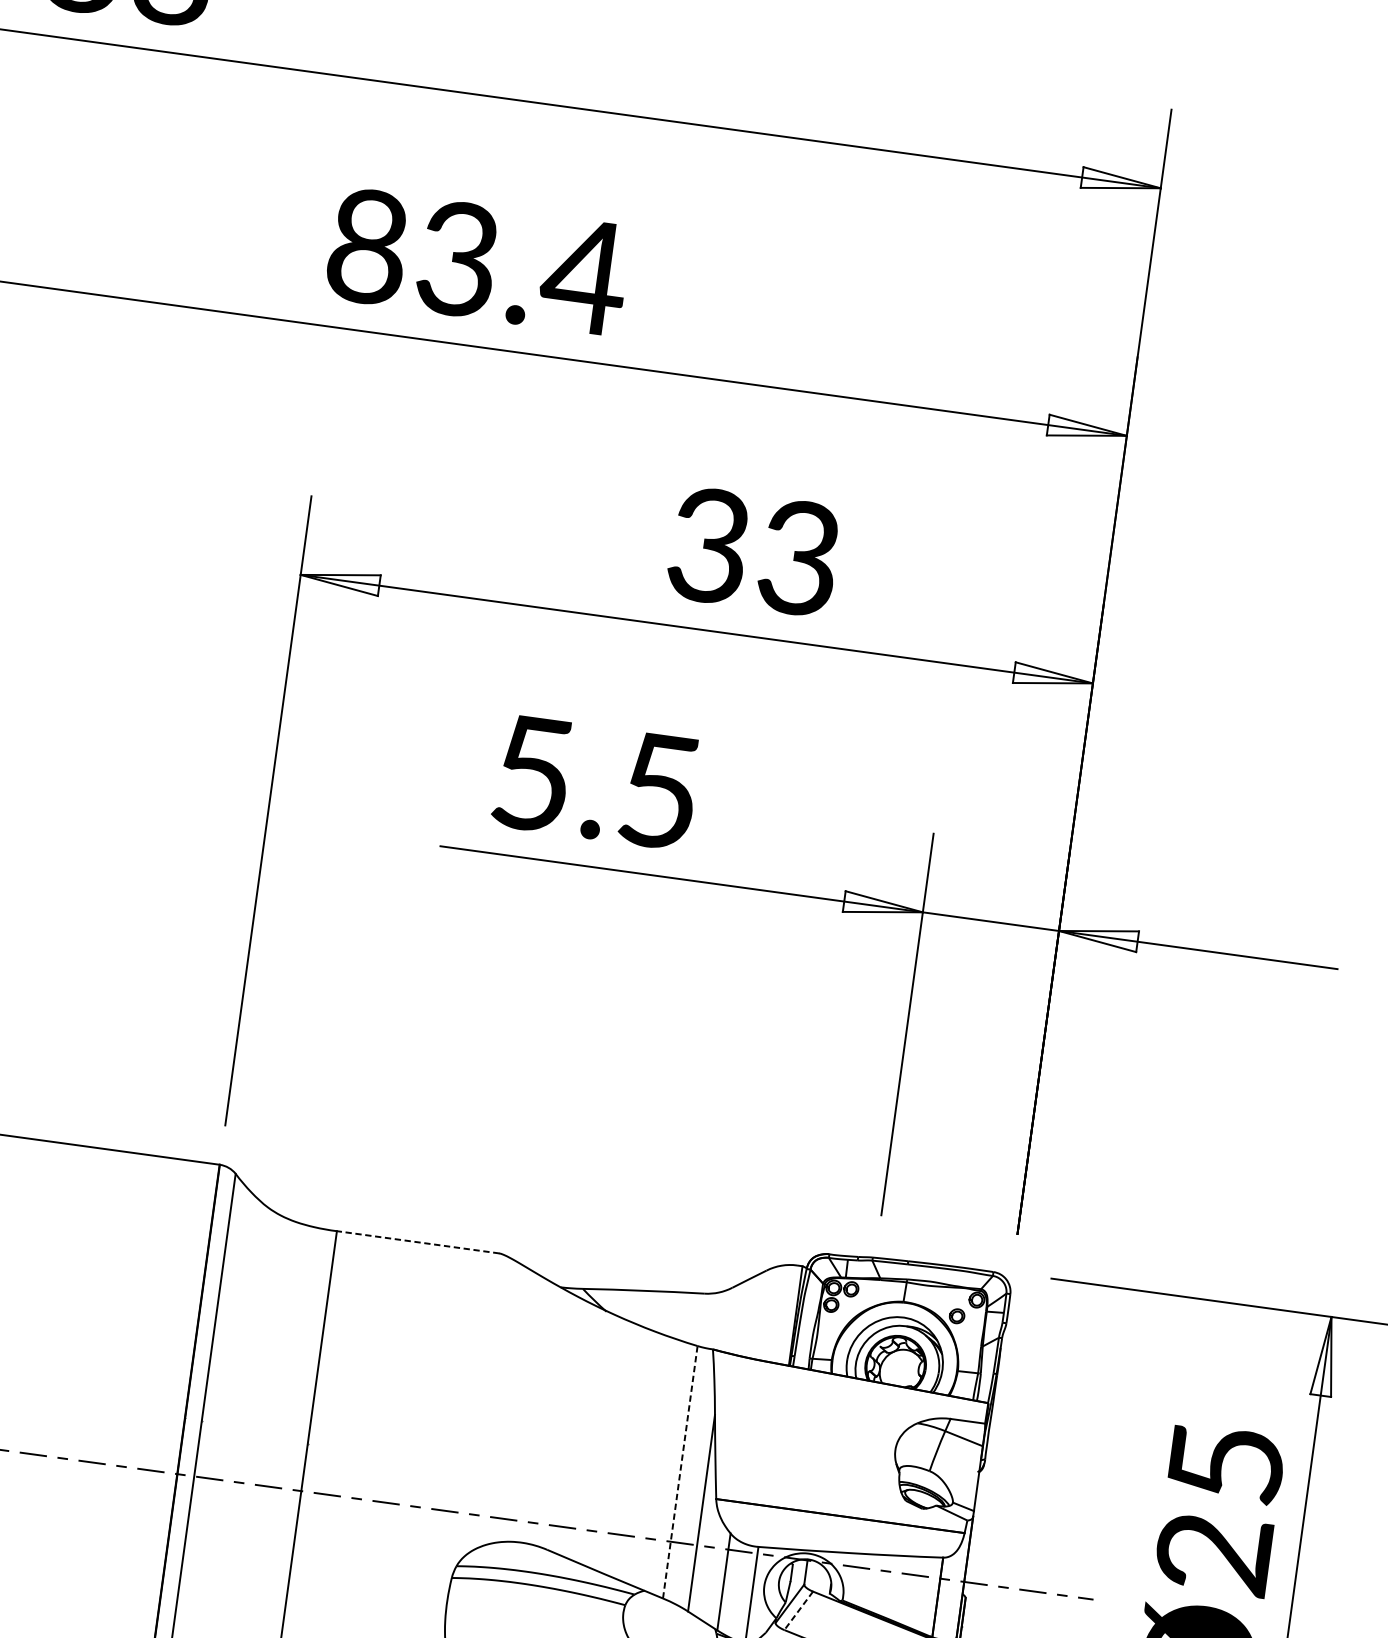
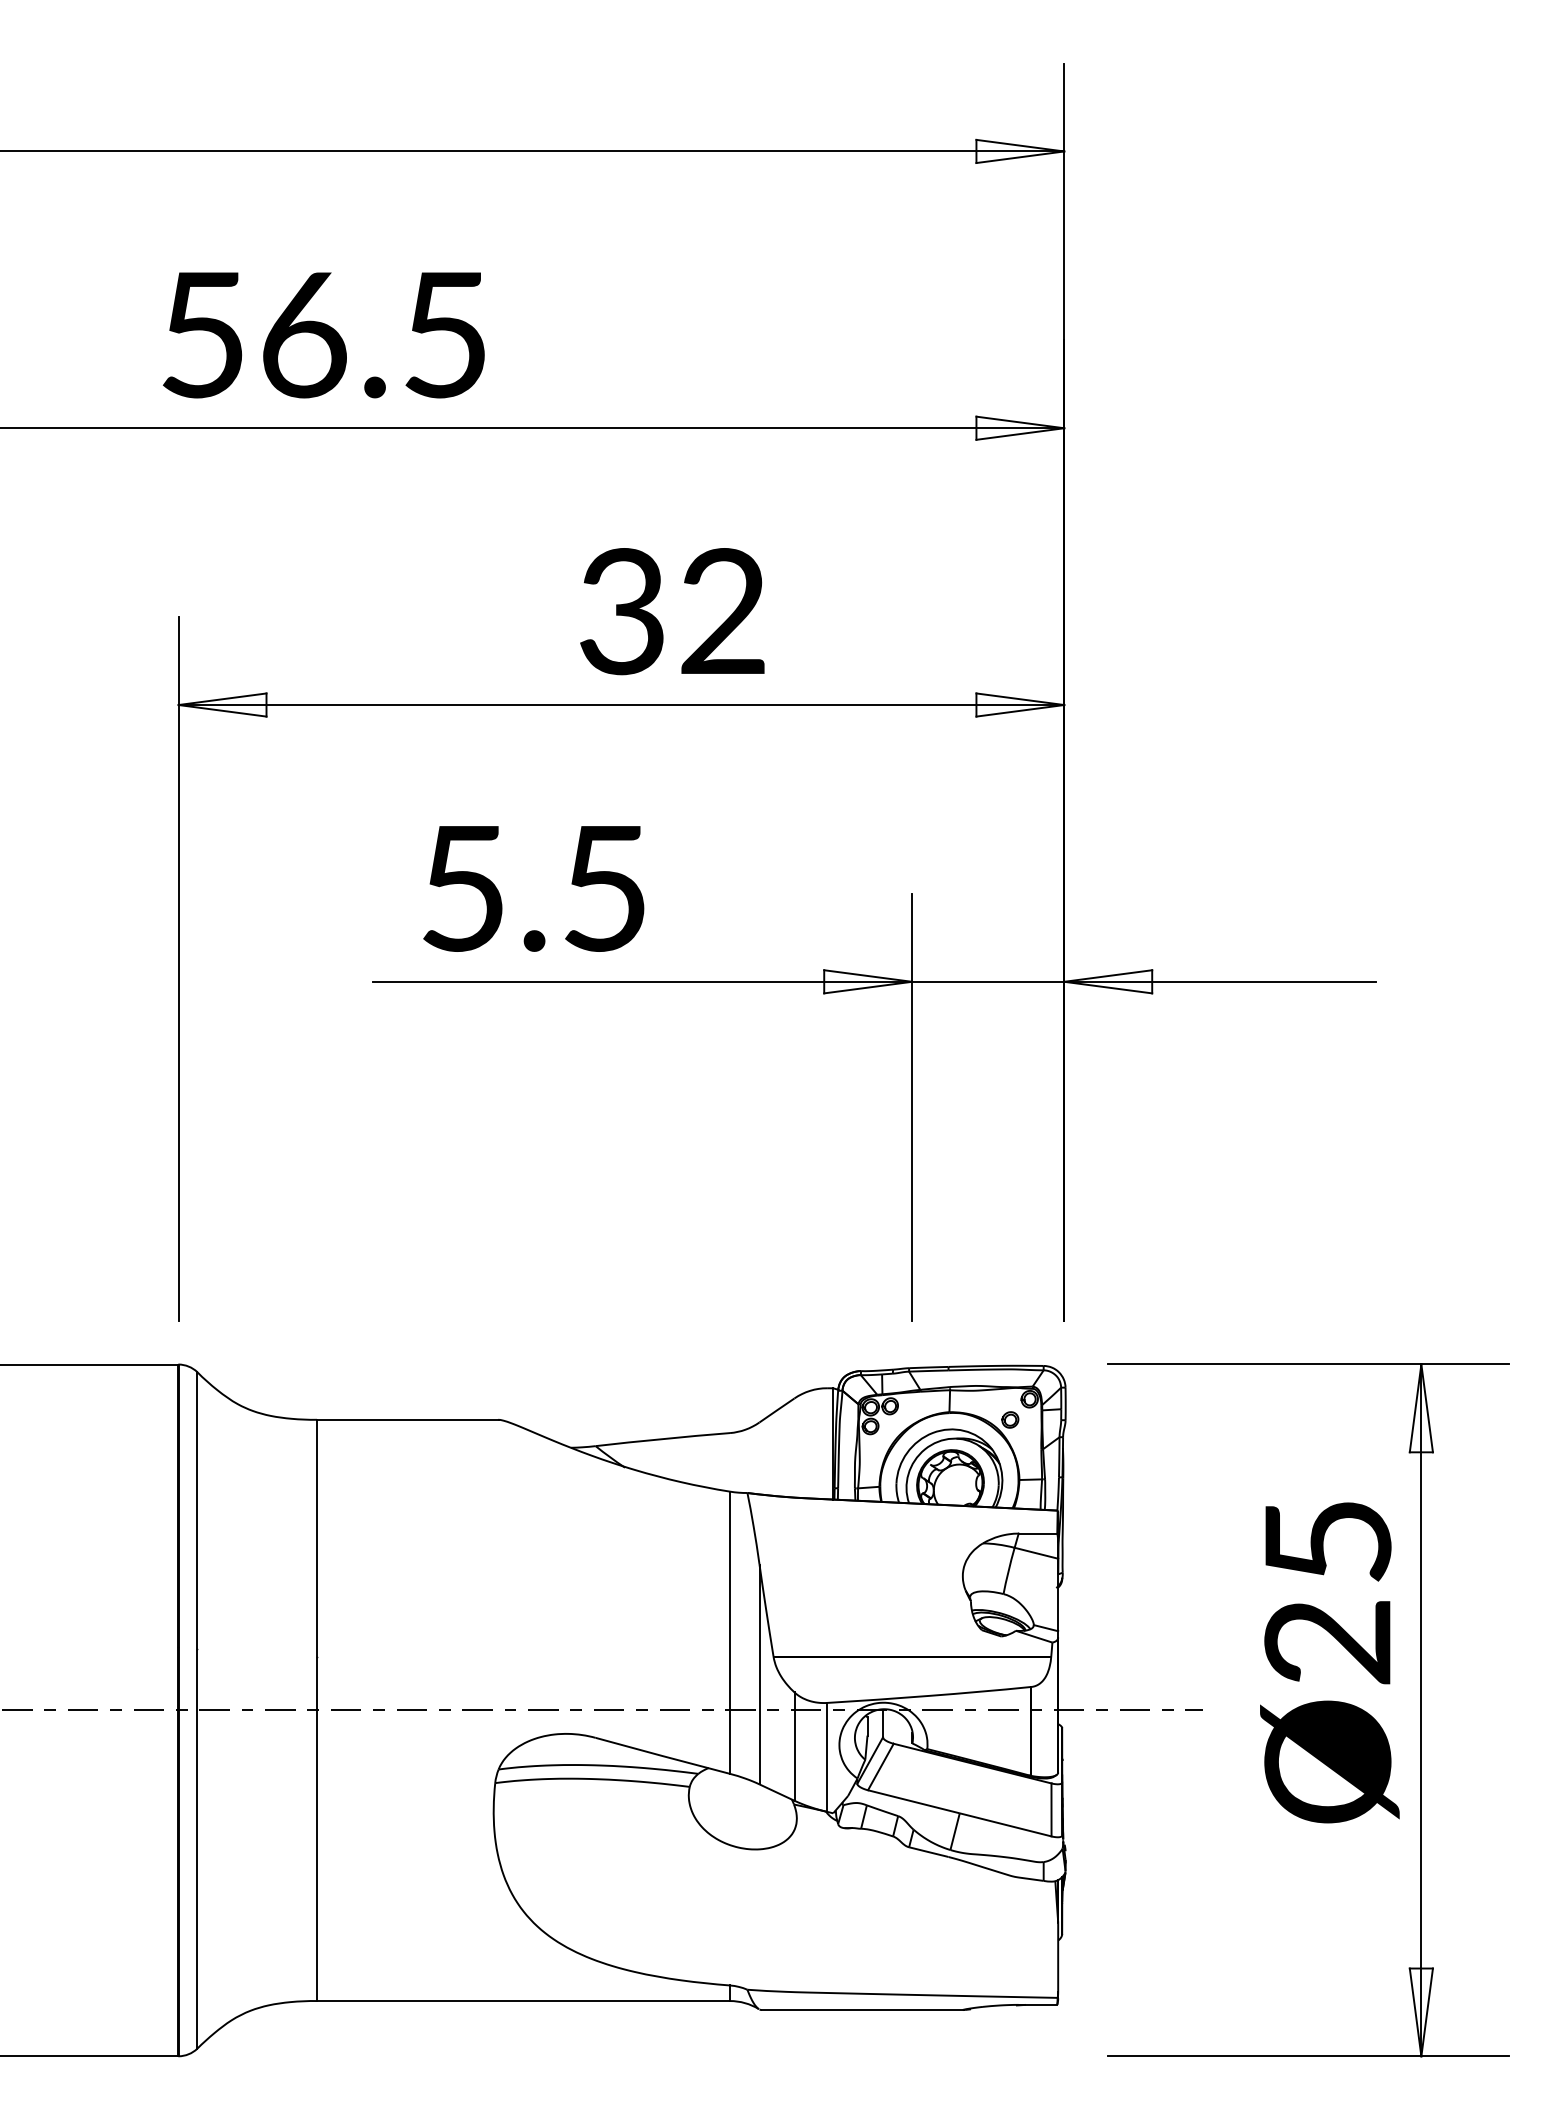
text: (478, 261) -> (326, 334), 83.4 -> 56.5
text: (798, 557) -> (722, 611), 33 -> 32
line: (417, 1241) -> (407, 1419), dashed -> solid
line: (680, 1472) -> (730, 1632), dashed -> solid
line: (798, 1611) -> (880, 1767), dashed -> solid

